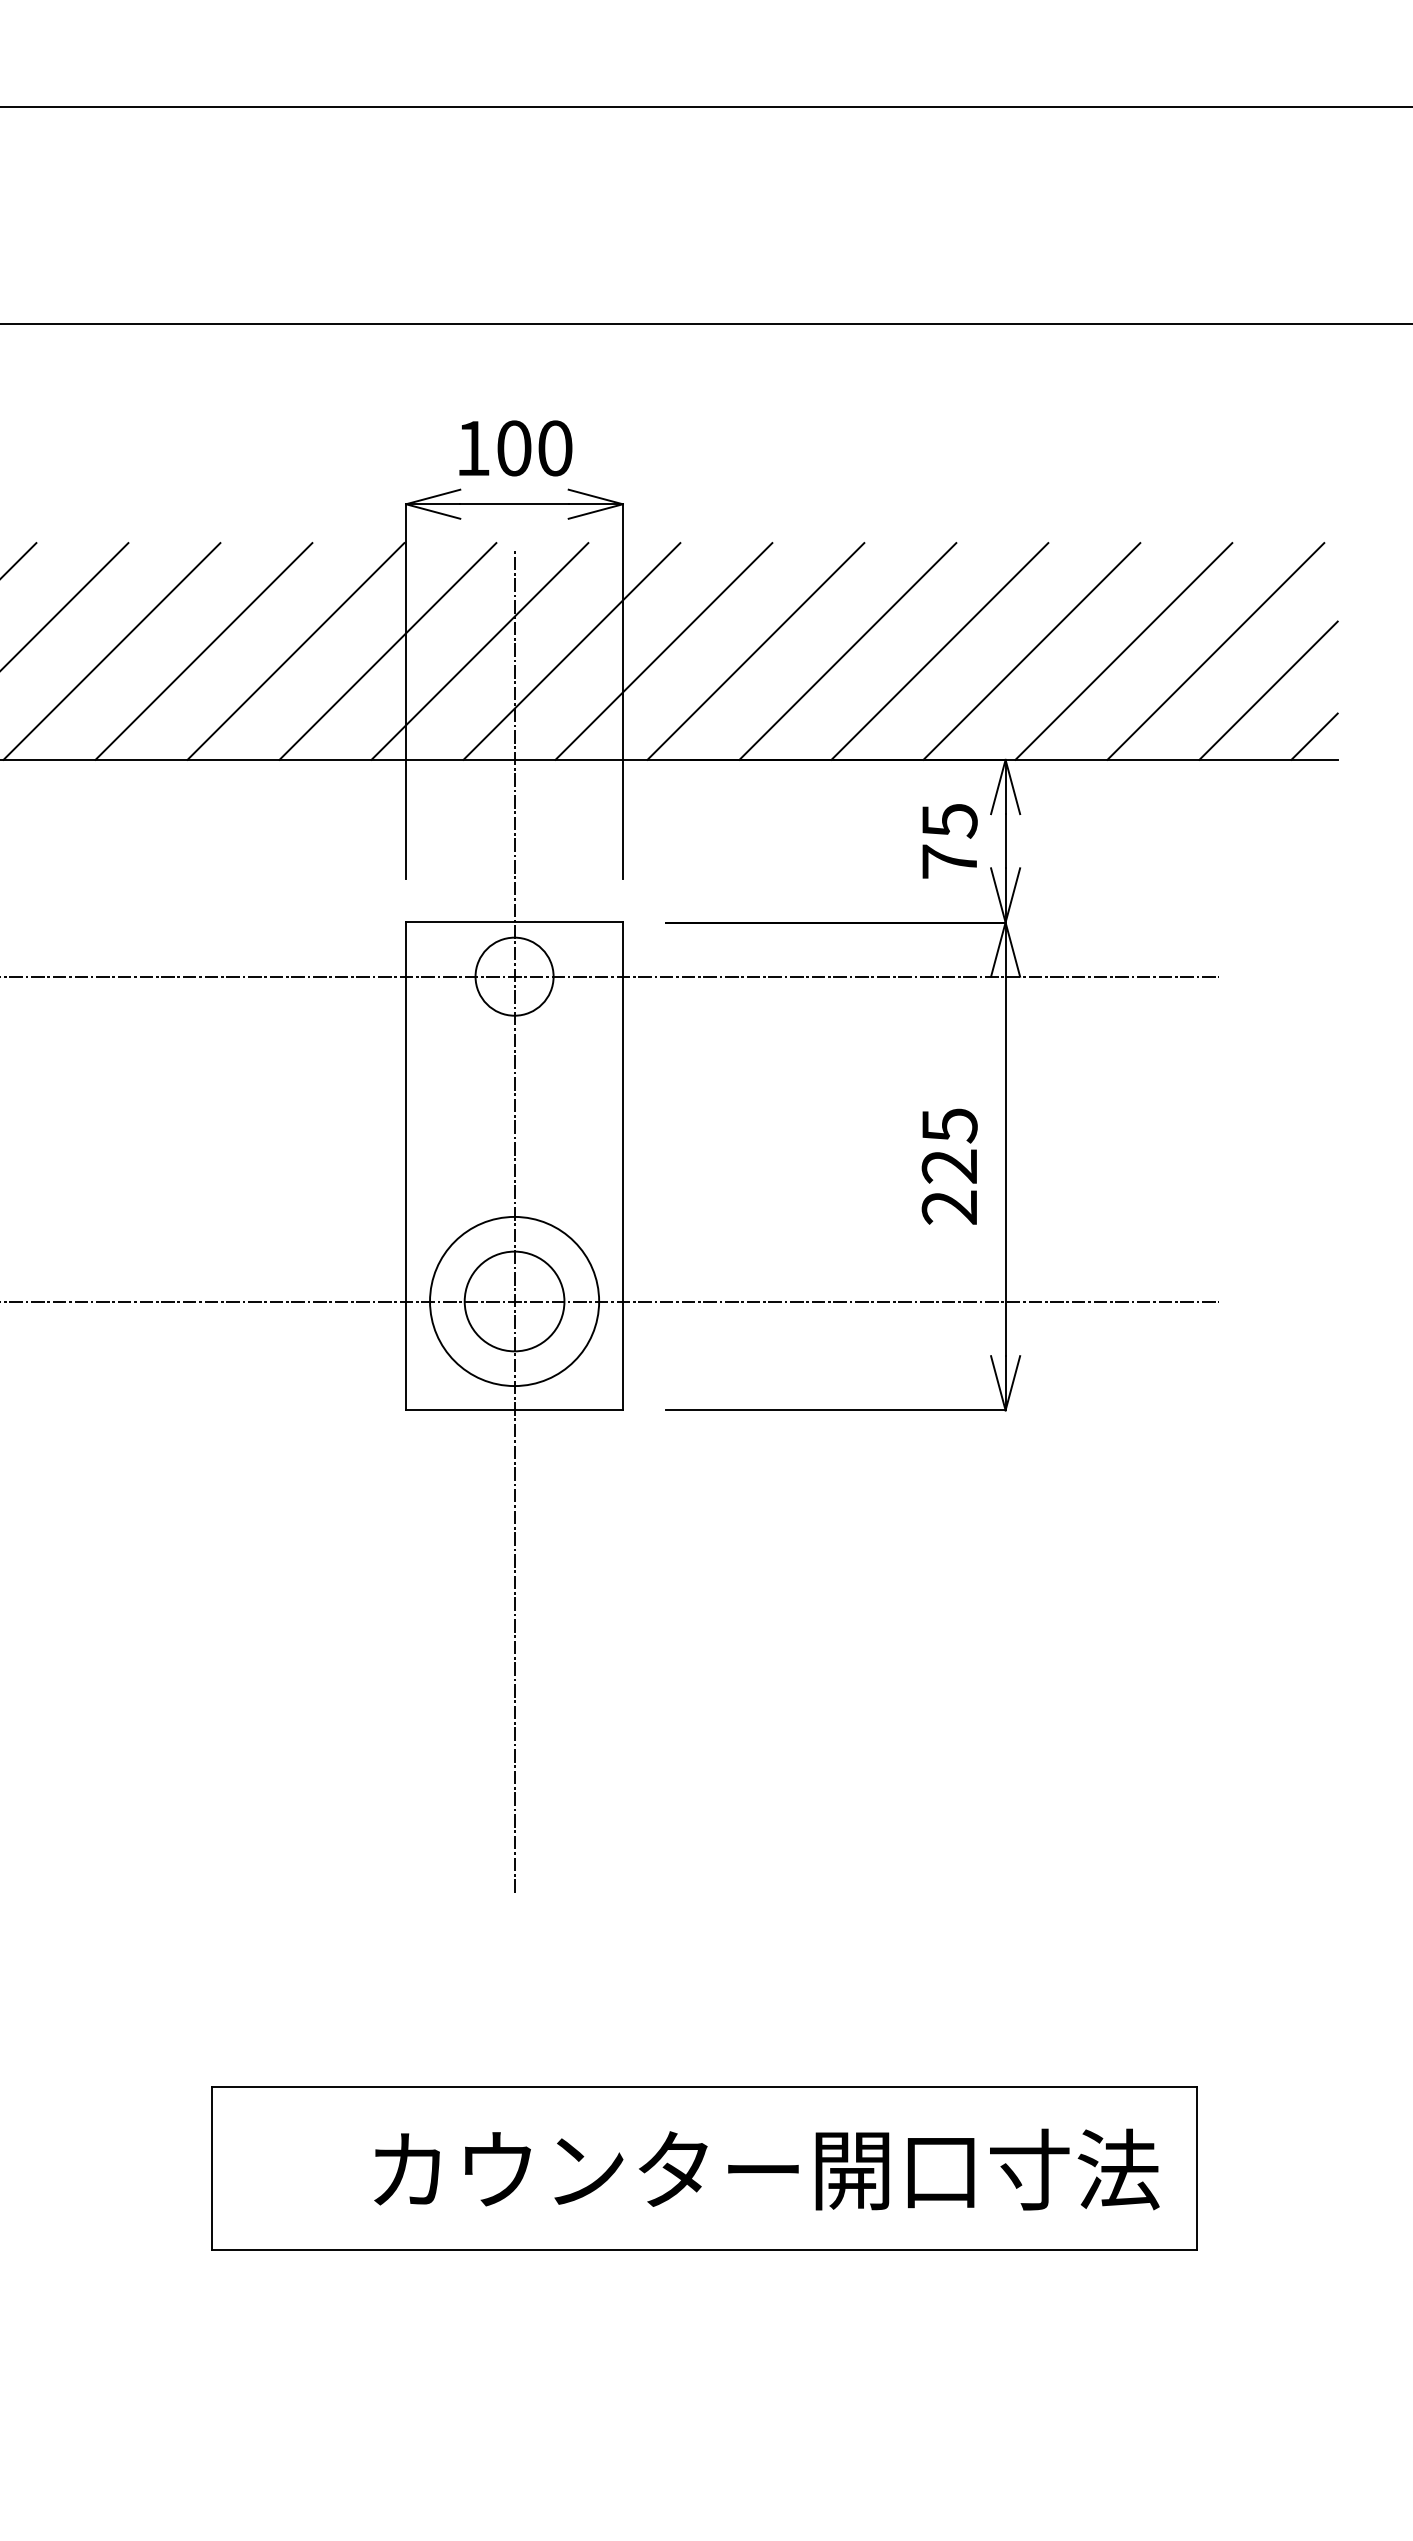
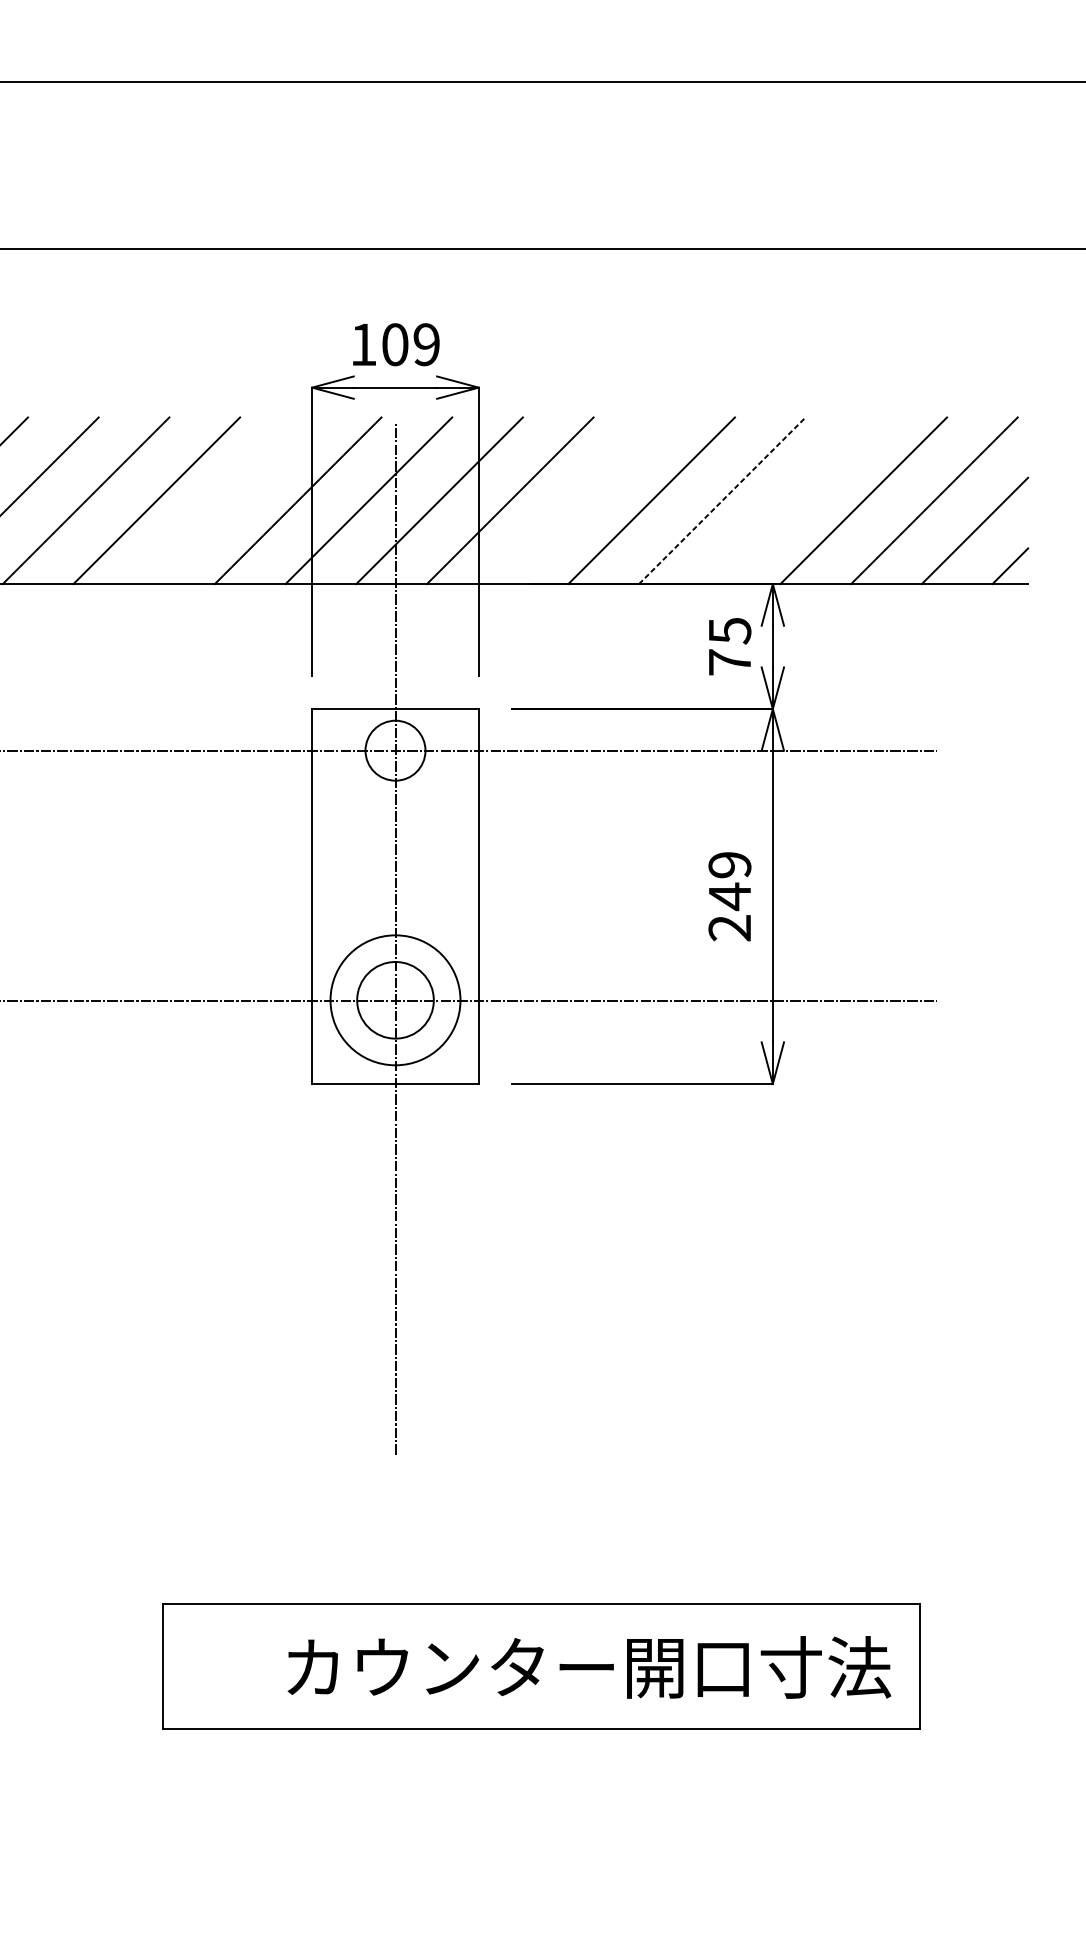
text: (555, 448) -> (426, 344), 100 -> 109
line: (295, 651) -> (227, 500), removed
line: (755, 651) -> (580, 500), removed
line: (940, 651) -> (722, 500), solid -> dashed
line: (1031, 651) -> (792, 500), removed
text: (949, 1146) -> (729, 881), 225 -> 249

